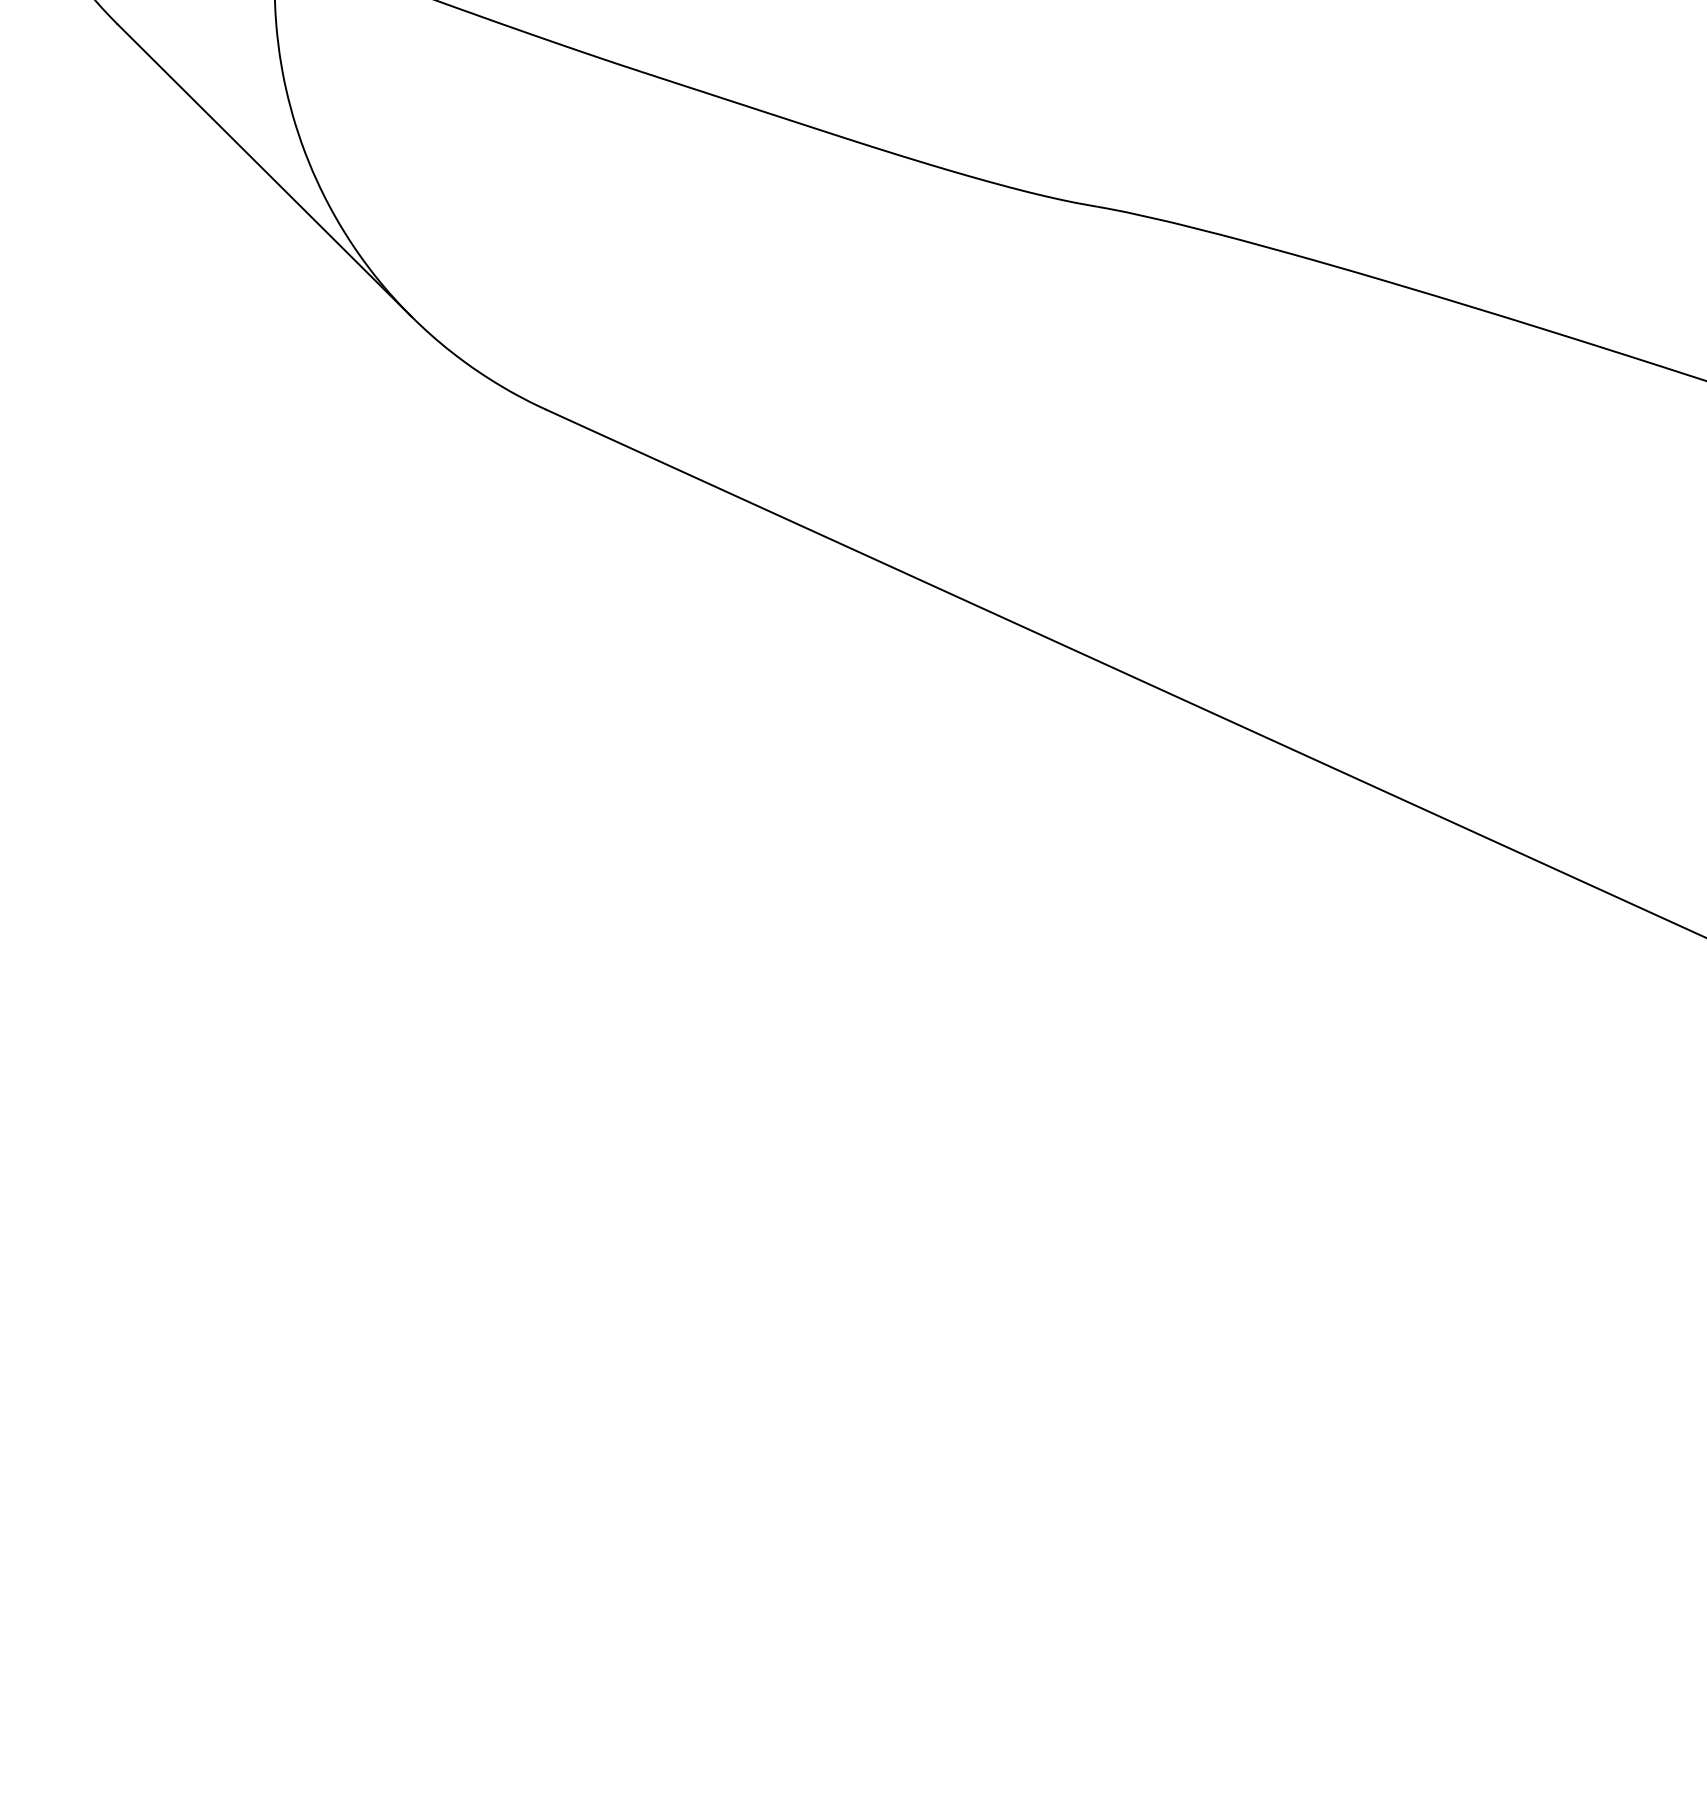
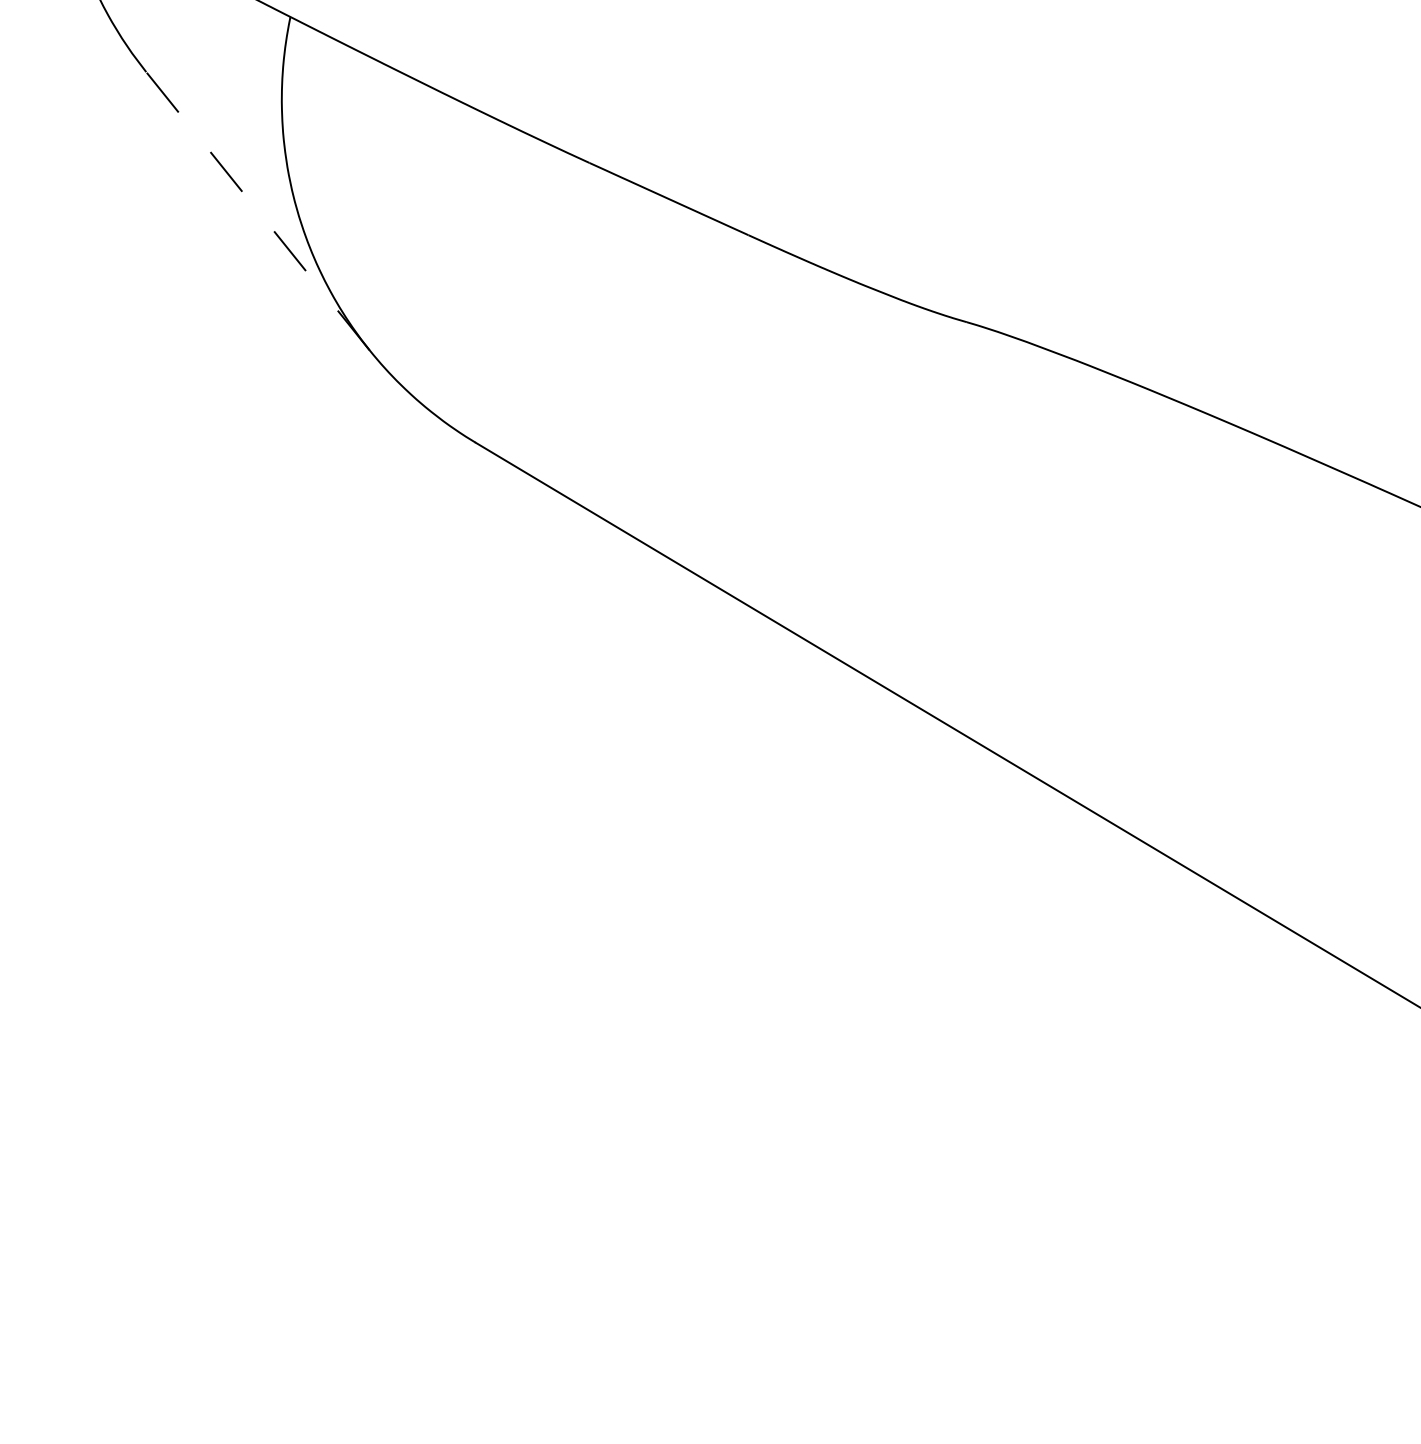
line: (264, 170) -> (257, 211), solid -> dashed

